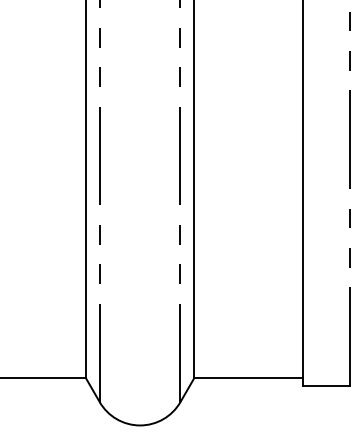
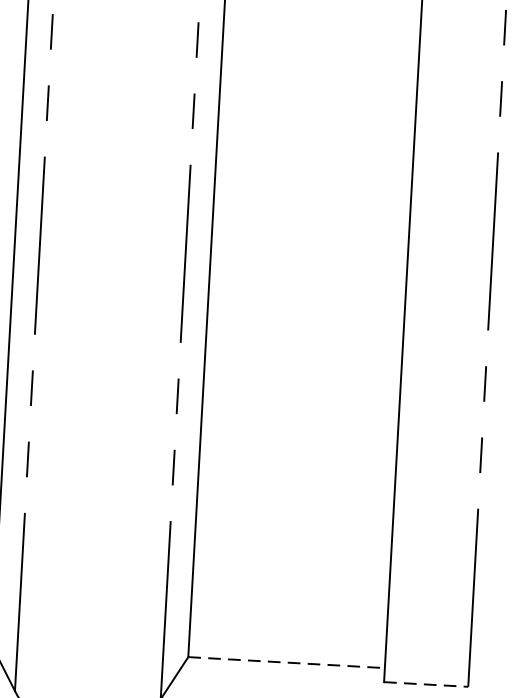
line: (249, 378) -> (288, 663), solid -> dashed
line: (326, 385) -> (426, 683), solid -> dashed

